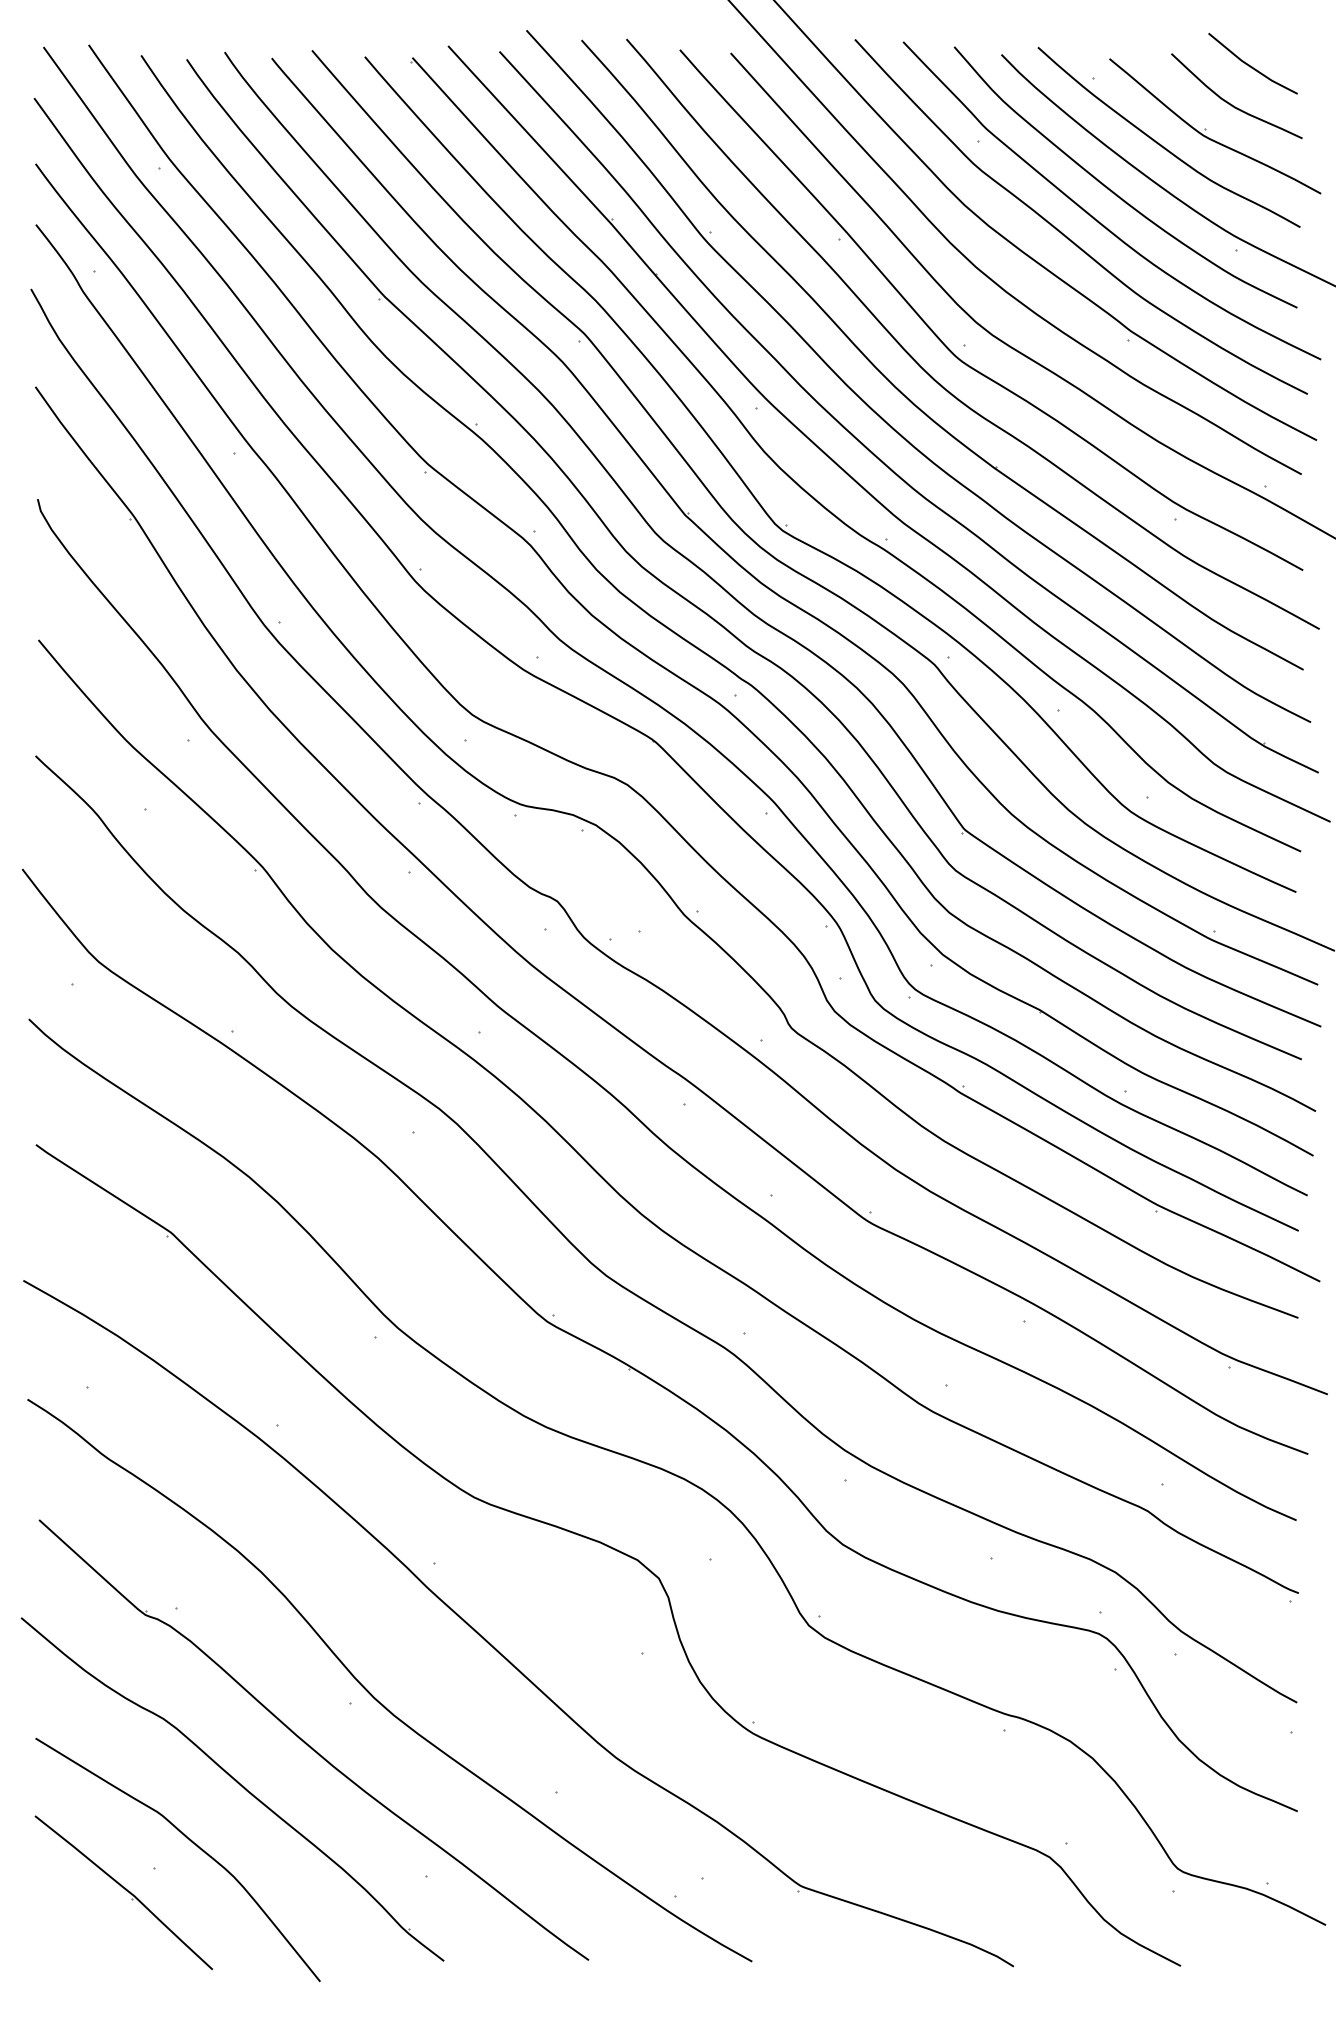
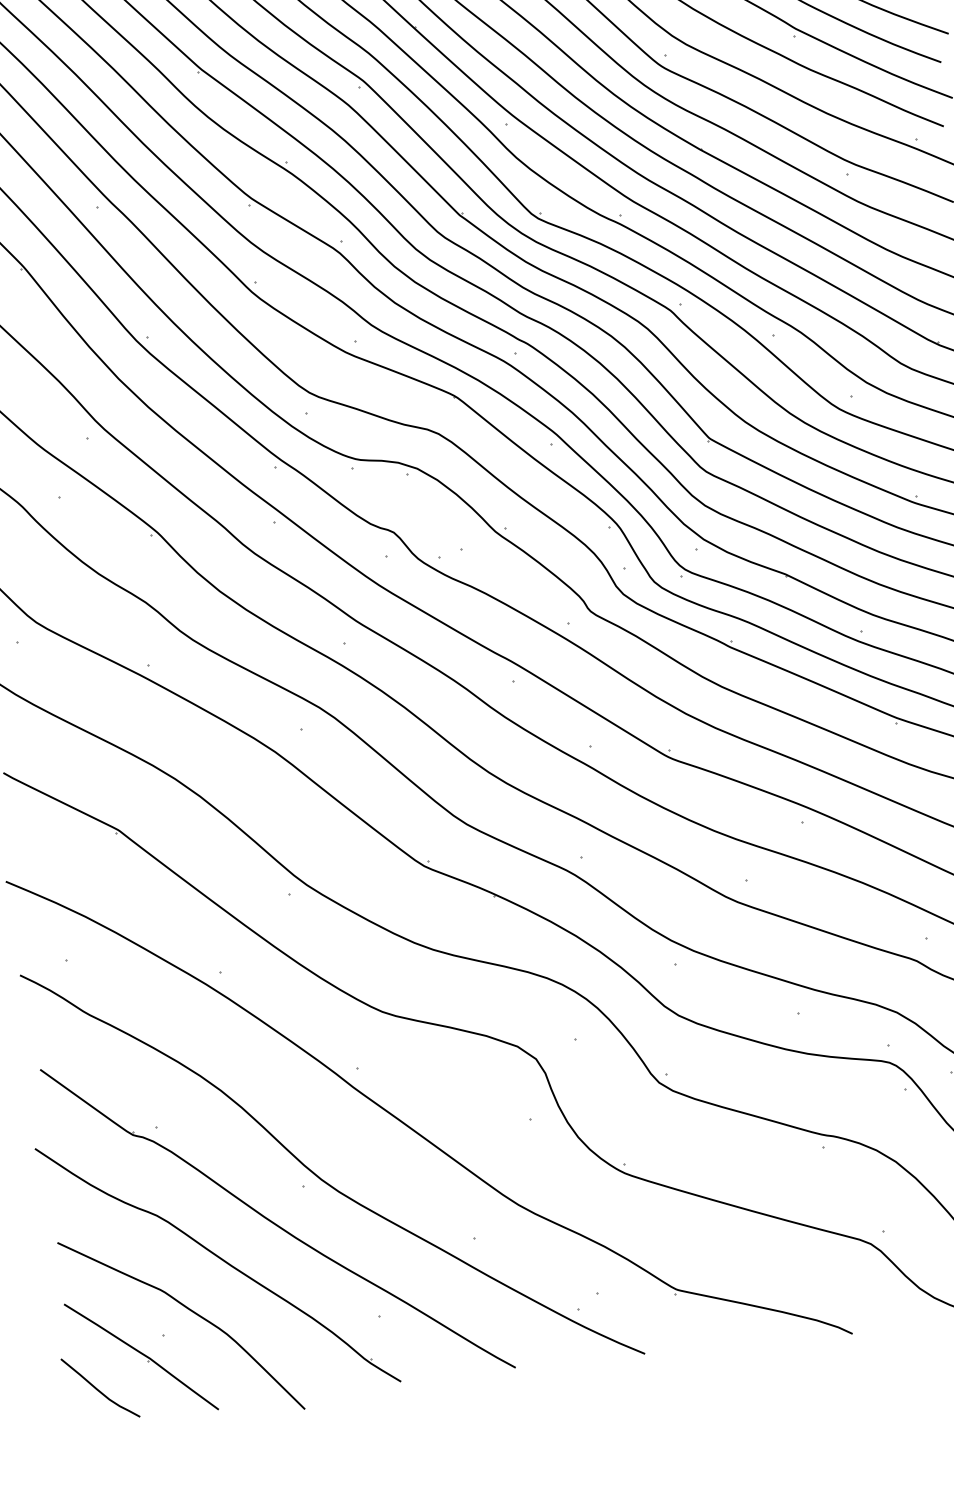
curve: (65, 1927) -> (98, 1389), added

